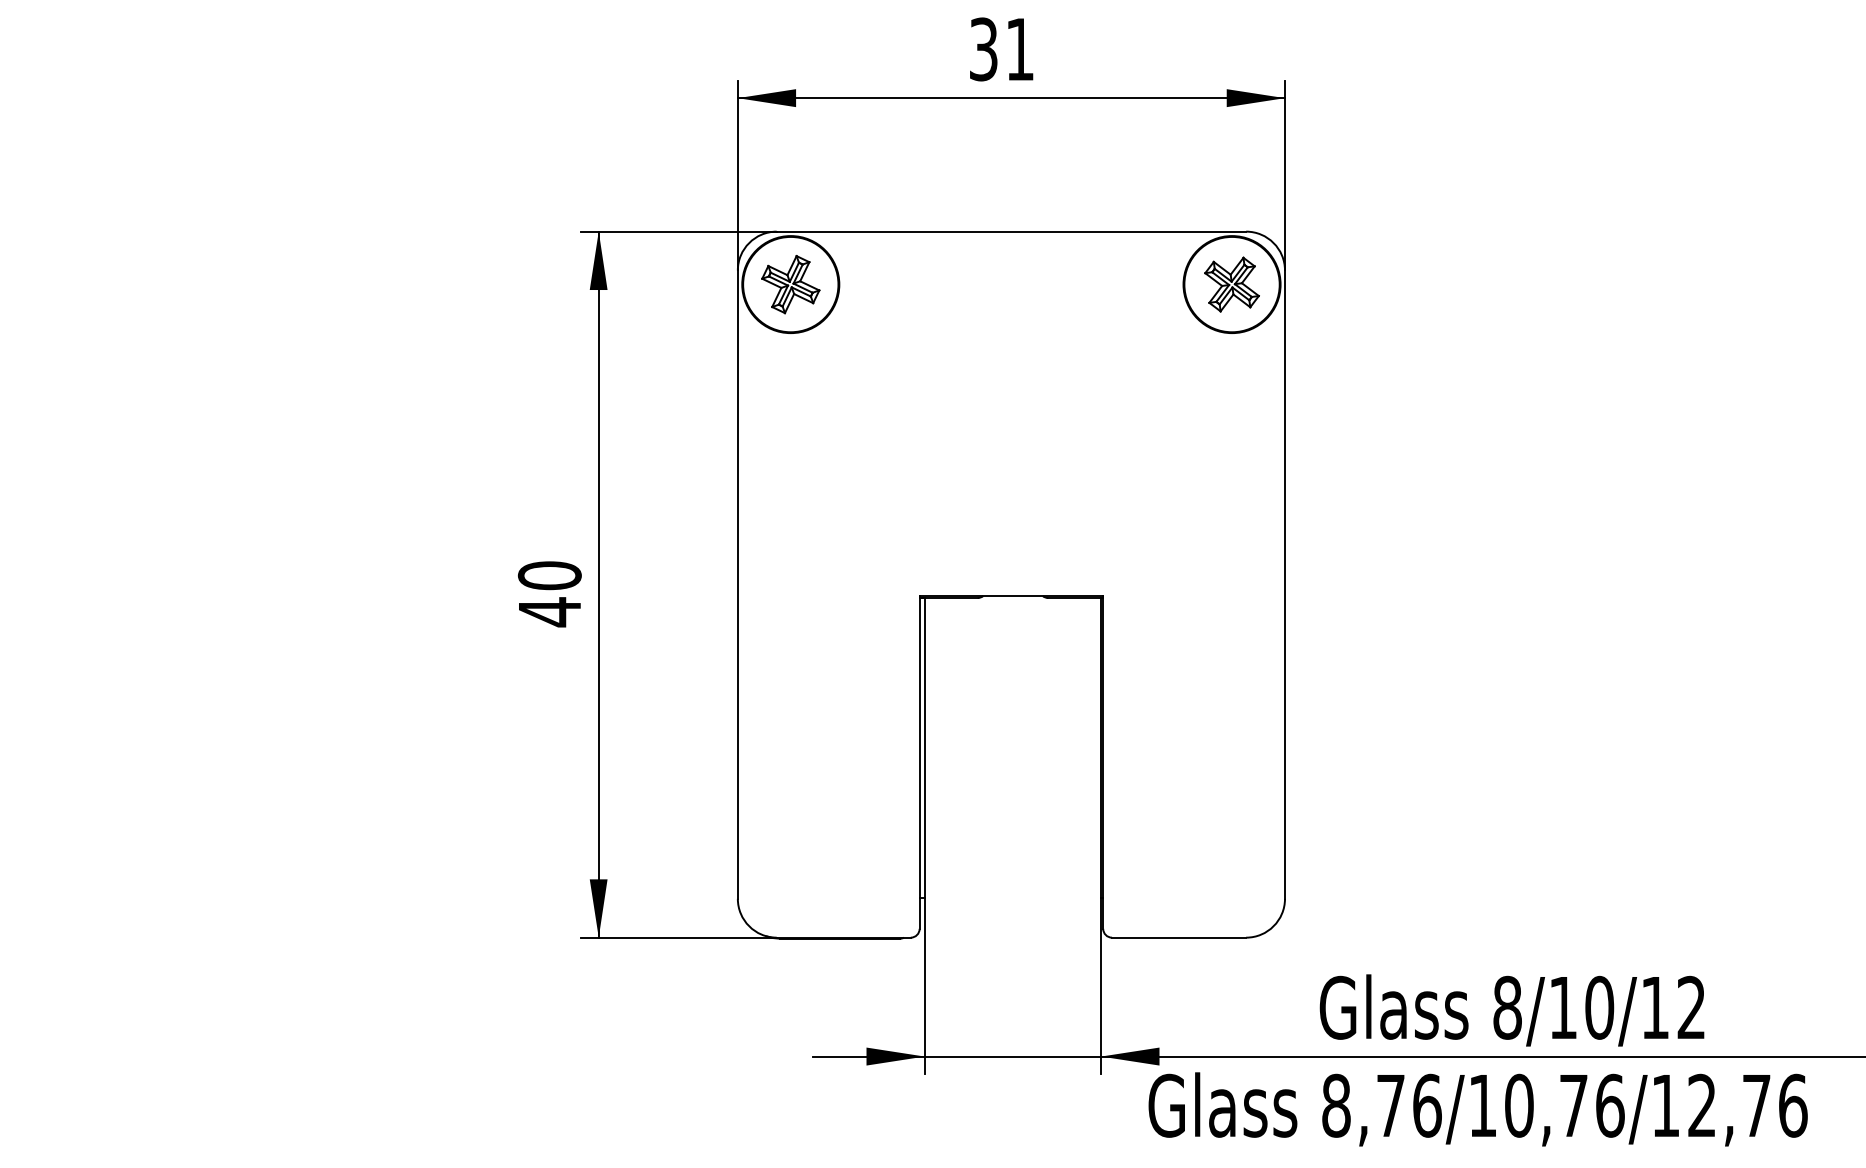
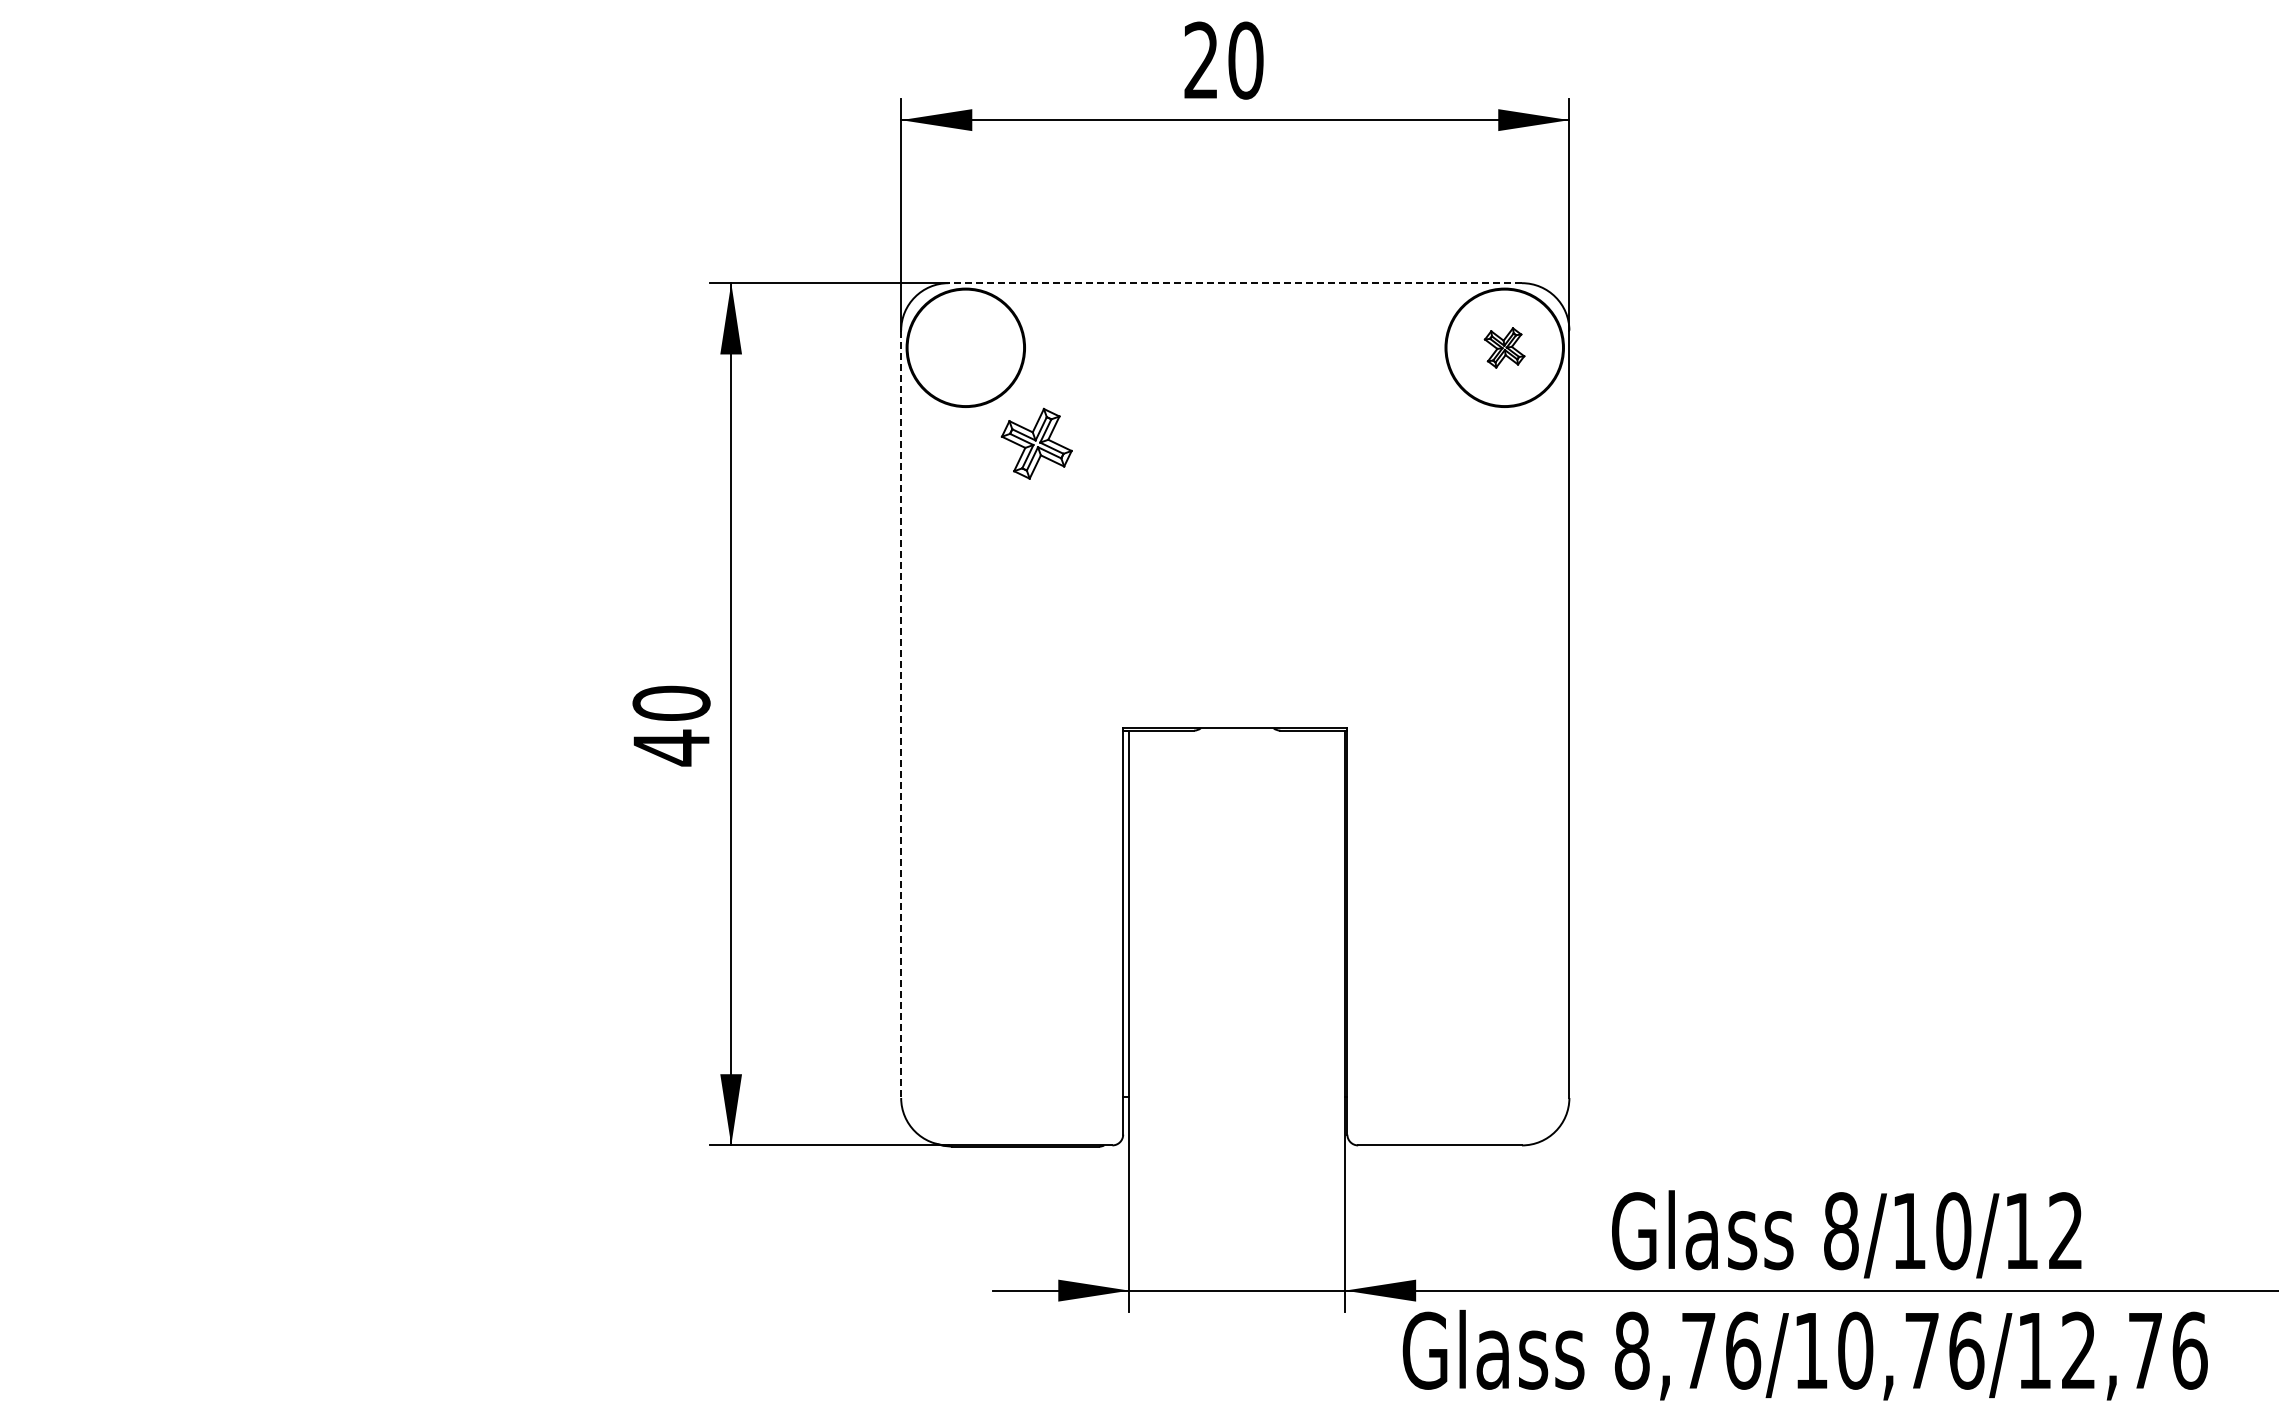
text: (1001, 49) -> (1223, 60), 31 -> 20
line: (1011, 231) -> (1235, 283), solid -> dashed
part: (790, 284) -> (1036, 443), moved
part: (1231, 284) -> (1504, 347), size x0.6
line: (738, 584) -> (901, 714), solid -> dashed

